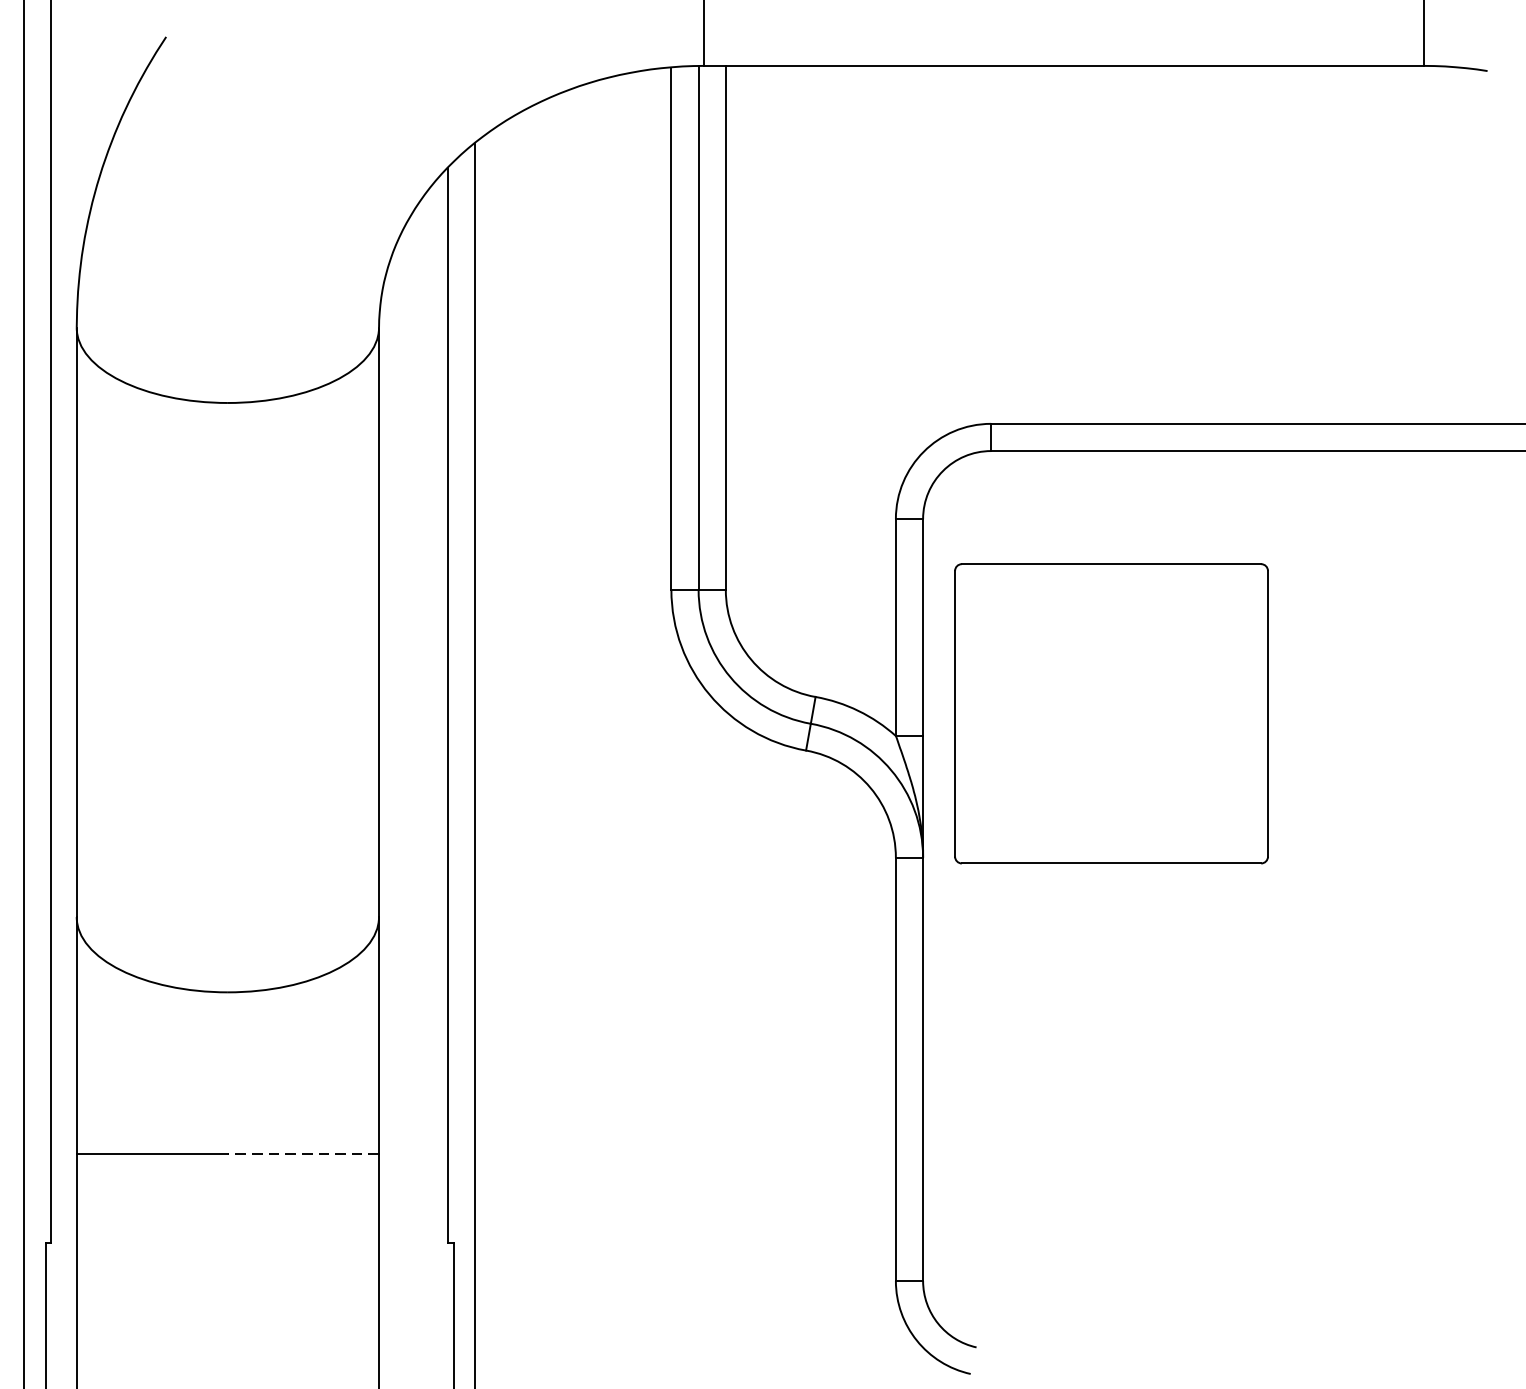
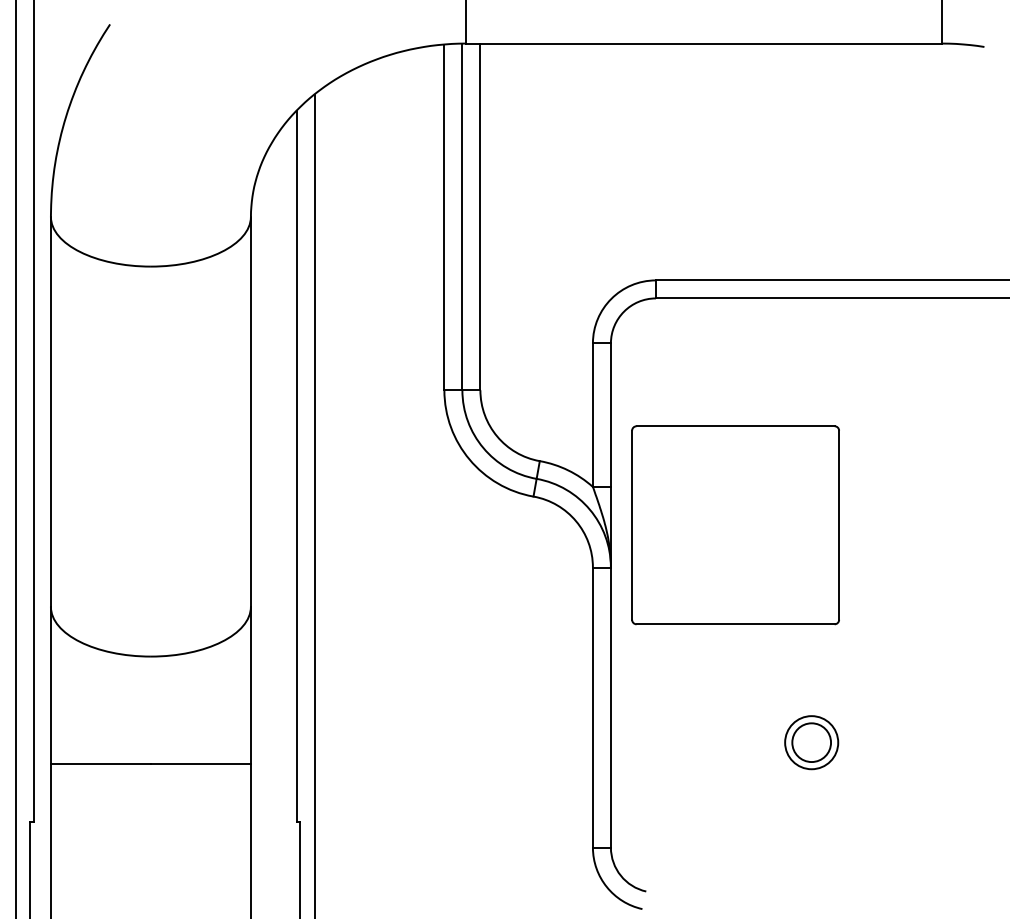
part: (1111, 714) -> (735, 525), moved
part: (1226, 1122) -> (811, 742), added
line: (302, 1153) -> (200, 763), dashed -> solid

